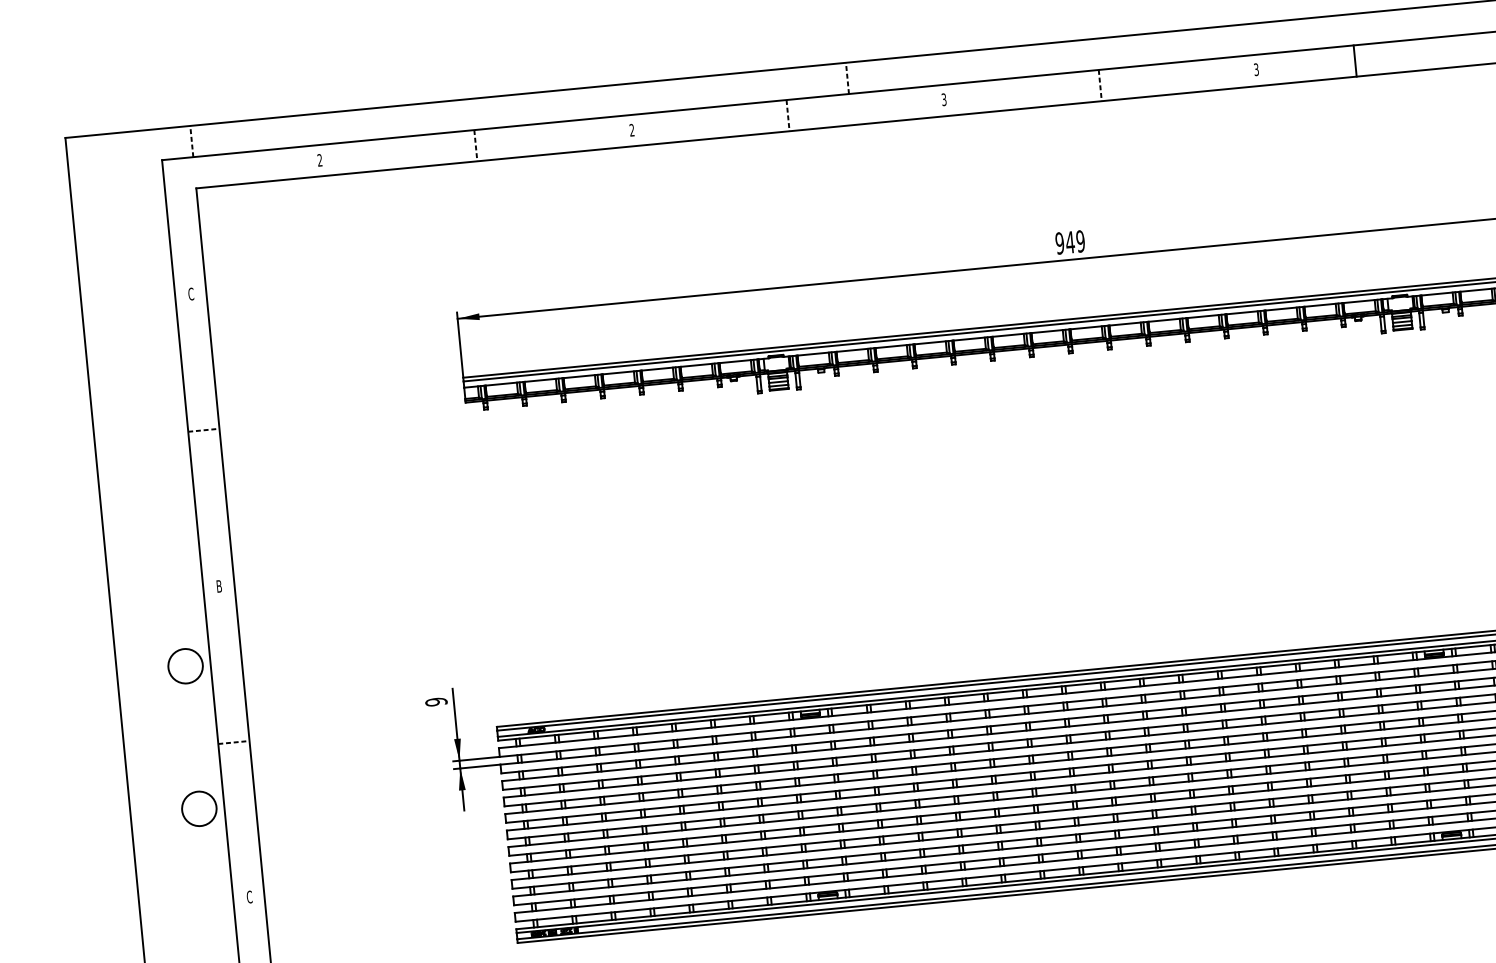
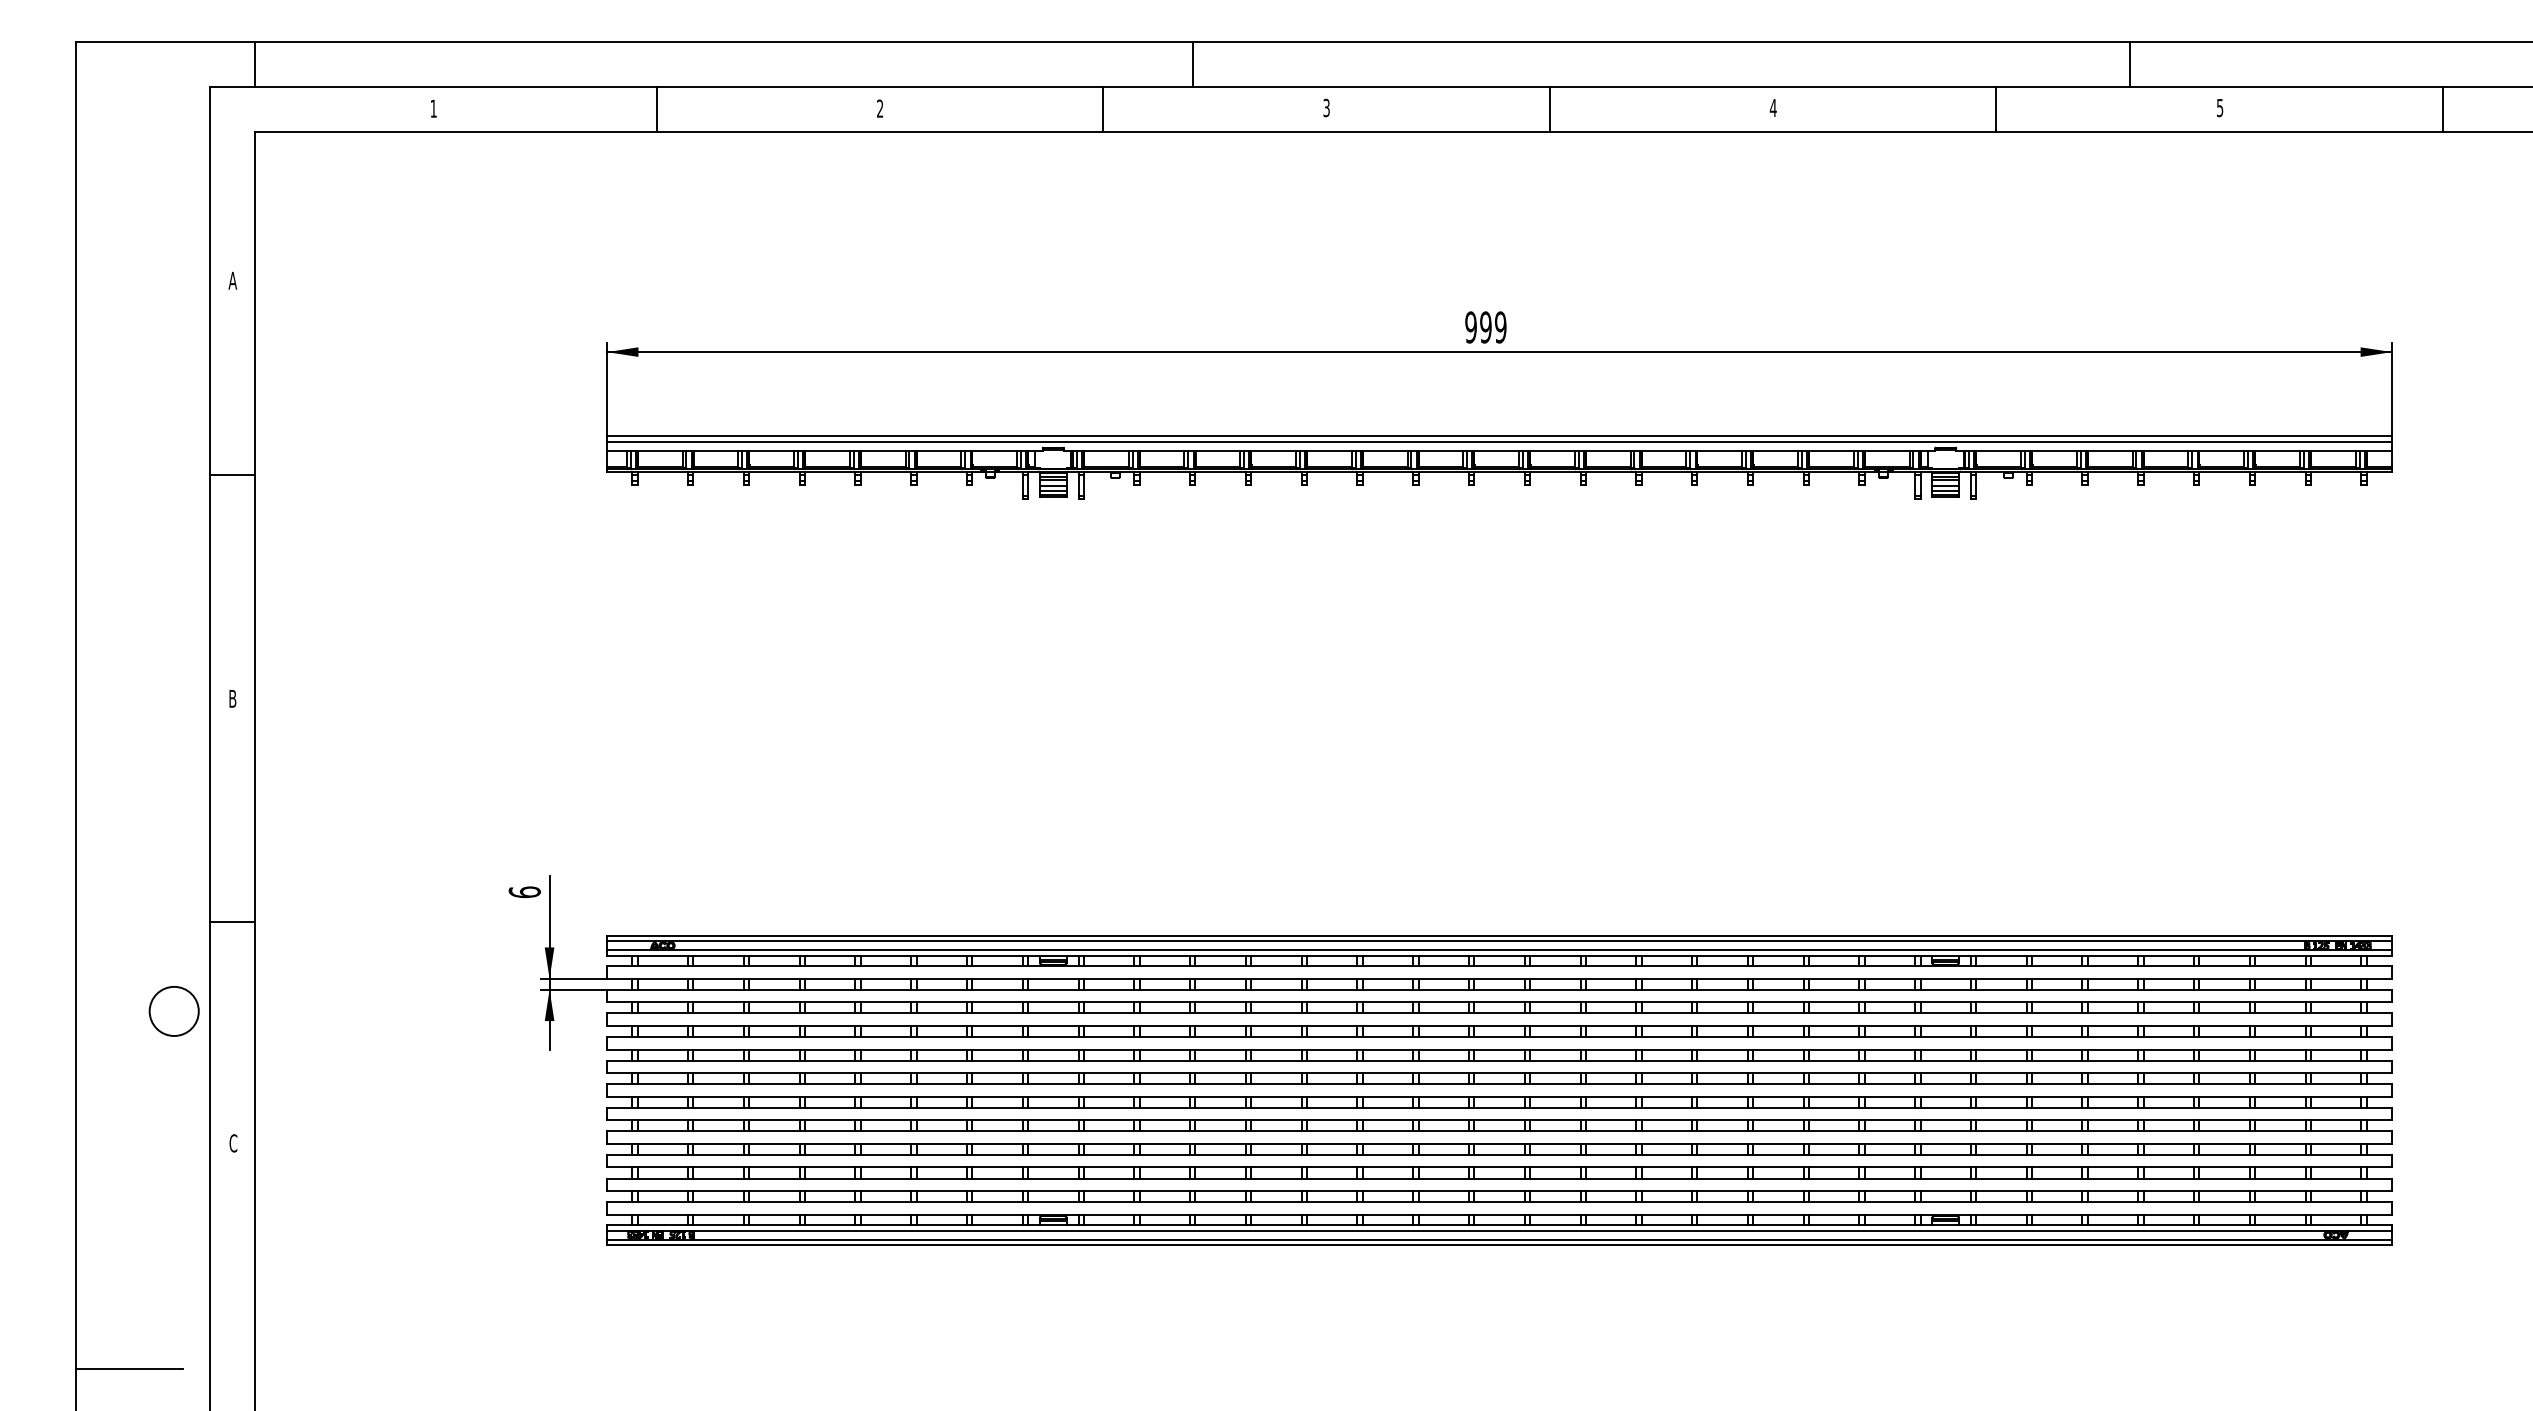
line: (1355, 60) -> (1996, 108), moved
text: (1255, 69) -> (1772, 107), 3 -> 4
line: (847, 78) -> (1192, 64), dashed -> solid
line: (1100, 85) -> (1549, 109), dashed -> solid
line: (788, 115) -> (1103, 109), dashed -> solid
line: (191, 141) -> (254, 64), dashed -> solid
line: (475, 145) -> (656, 109), dashed -> solid
text: (319, 160) -> (433, 108), 2 -> 1
text: (1069, 242) -> (1485, 327), 949 -> 999
text: (190, 293) -> (232, 280), C -> A
line: (204, 430) -> (232, 475), dashed -> solid
circle: (185, 666) -> (173, 807), removed
text: (436, 702) -> (524, 892), 9 -> 6
line: (234, 742) -> (232, 922), dashed -> solid

